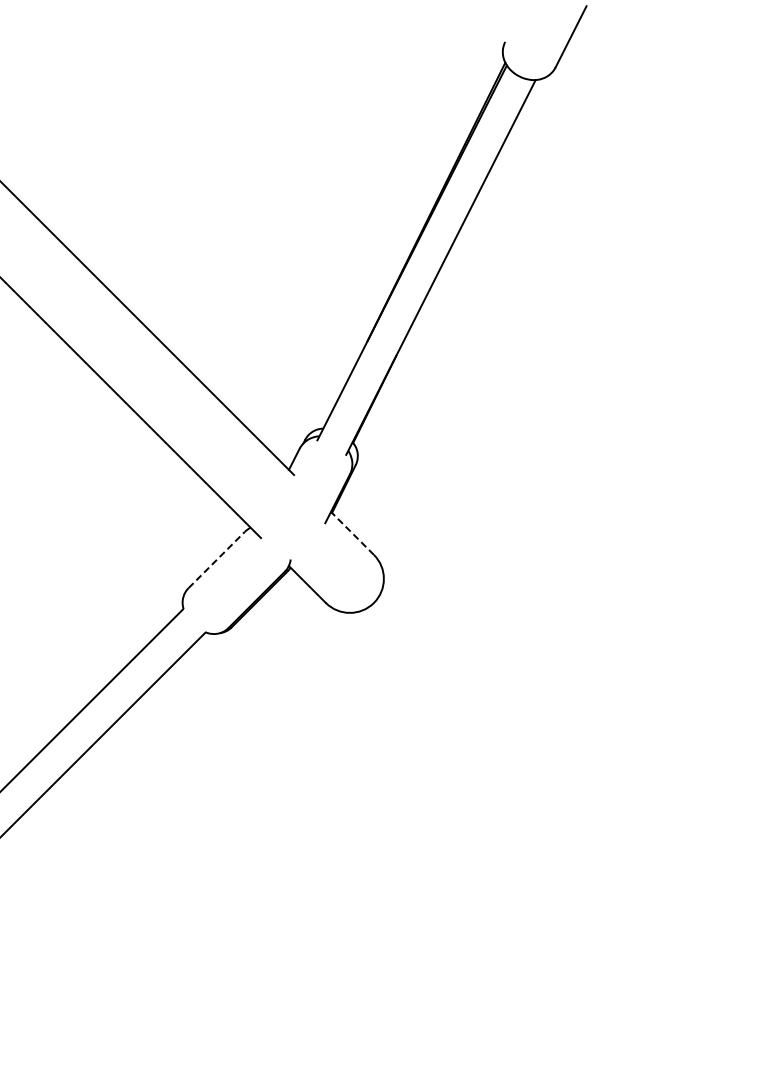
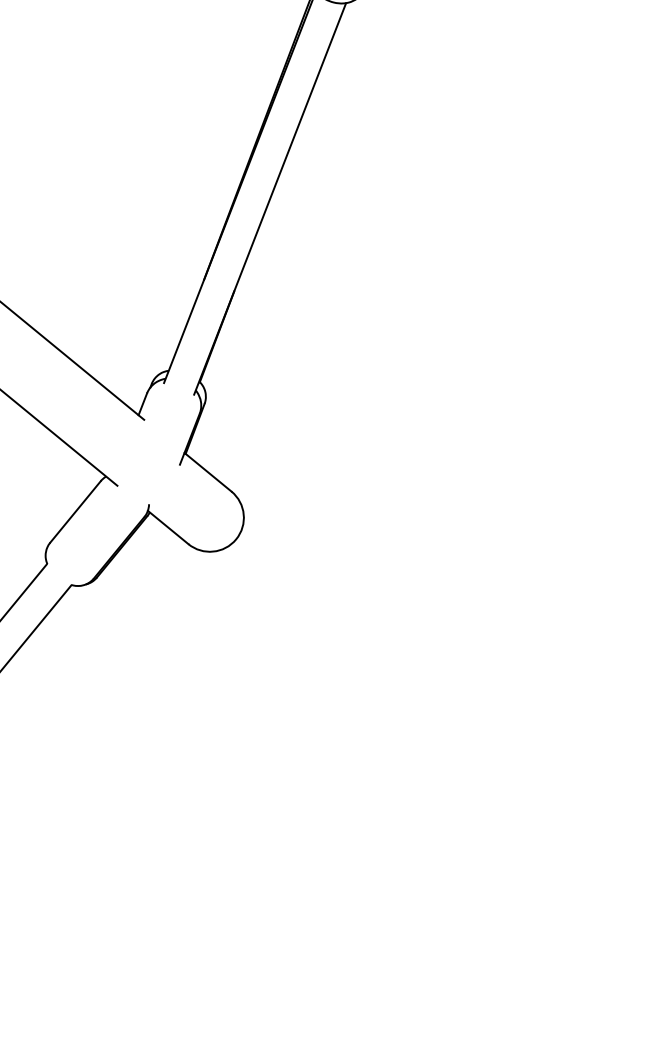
line: (352, 533) -> (208, 472), dashed -> solid
line: (216, 560) -> (75, 512), dashed -> solid

